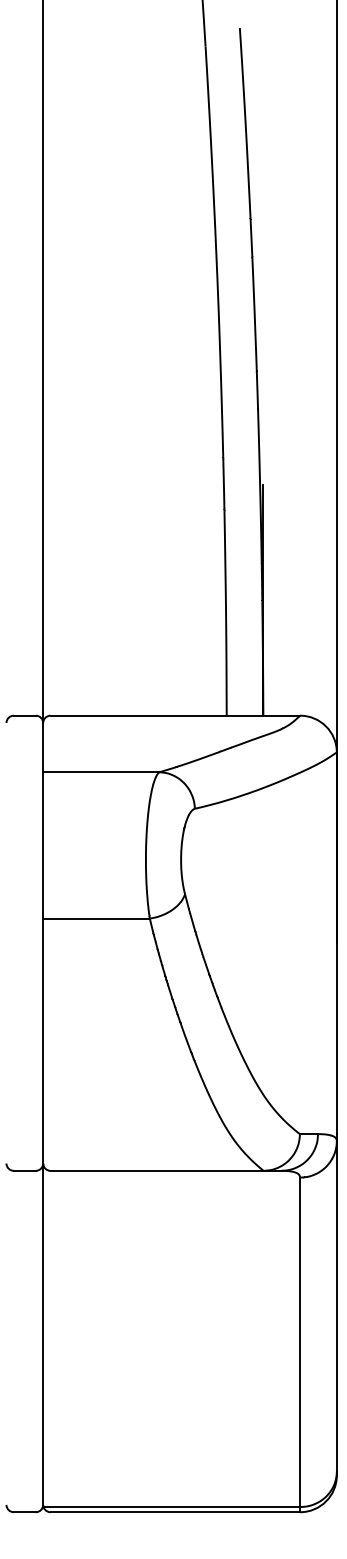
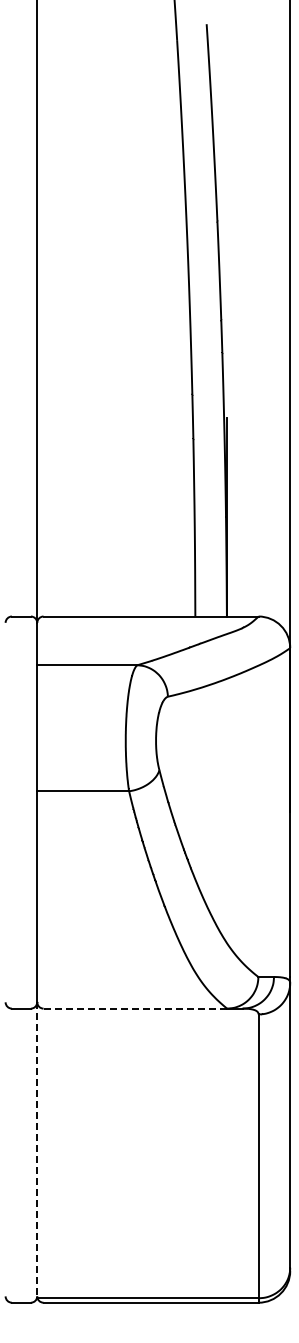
line: (157, 1170) -> (135, 1008), solid -> dashed
line: (43, 1334) -> (37, 1149), solid -> dashed

